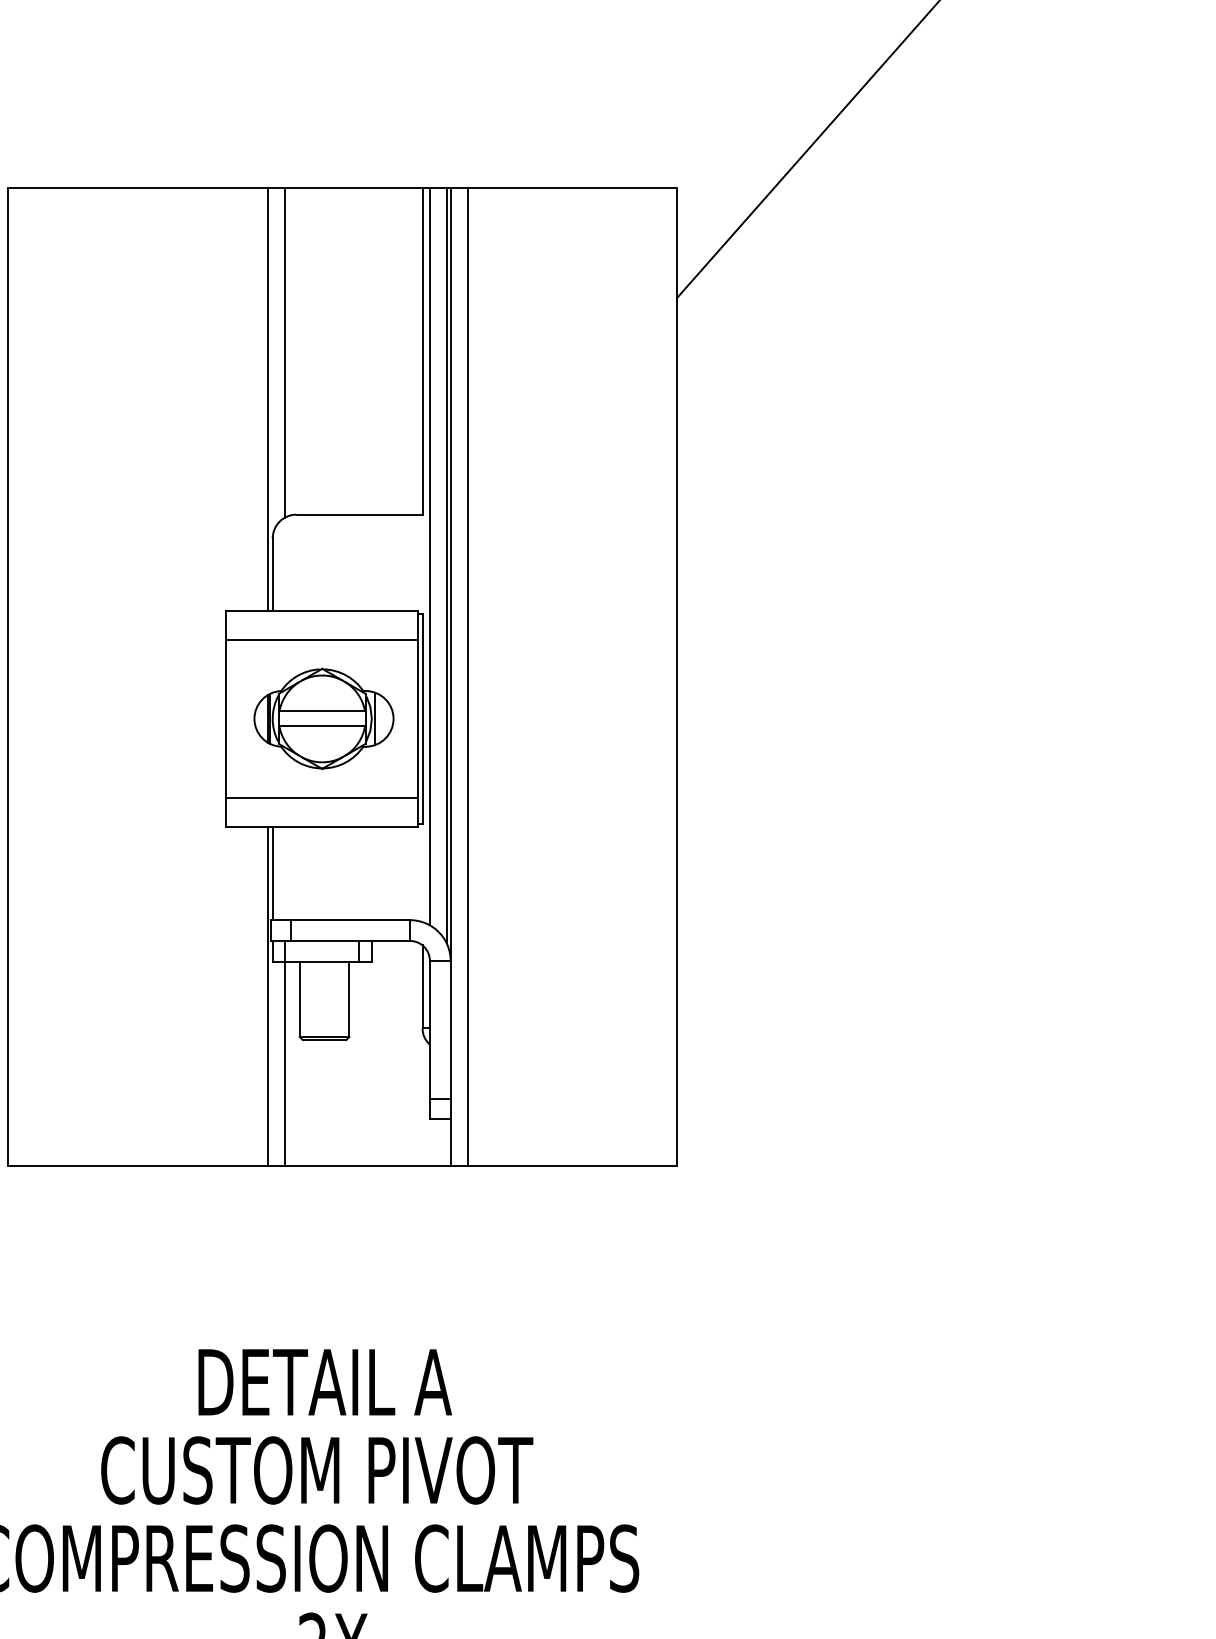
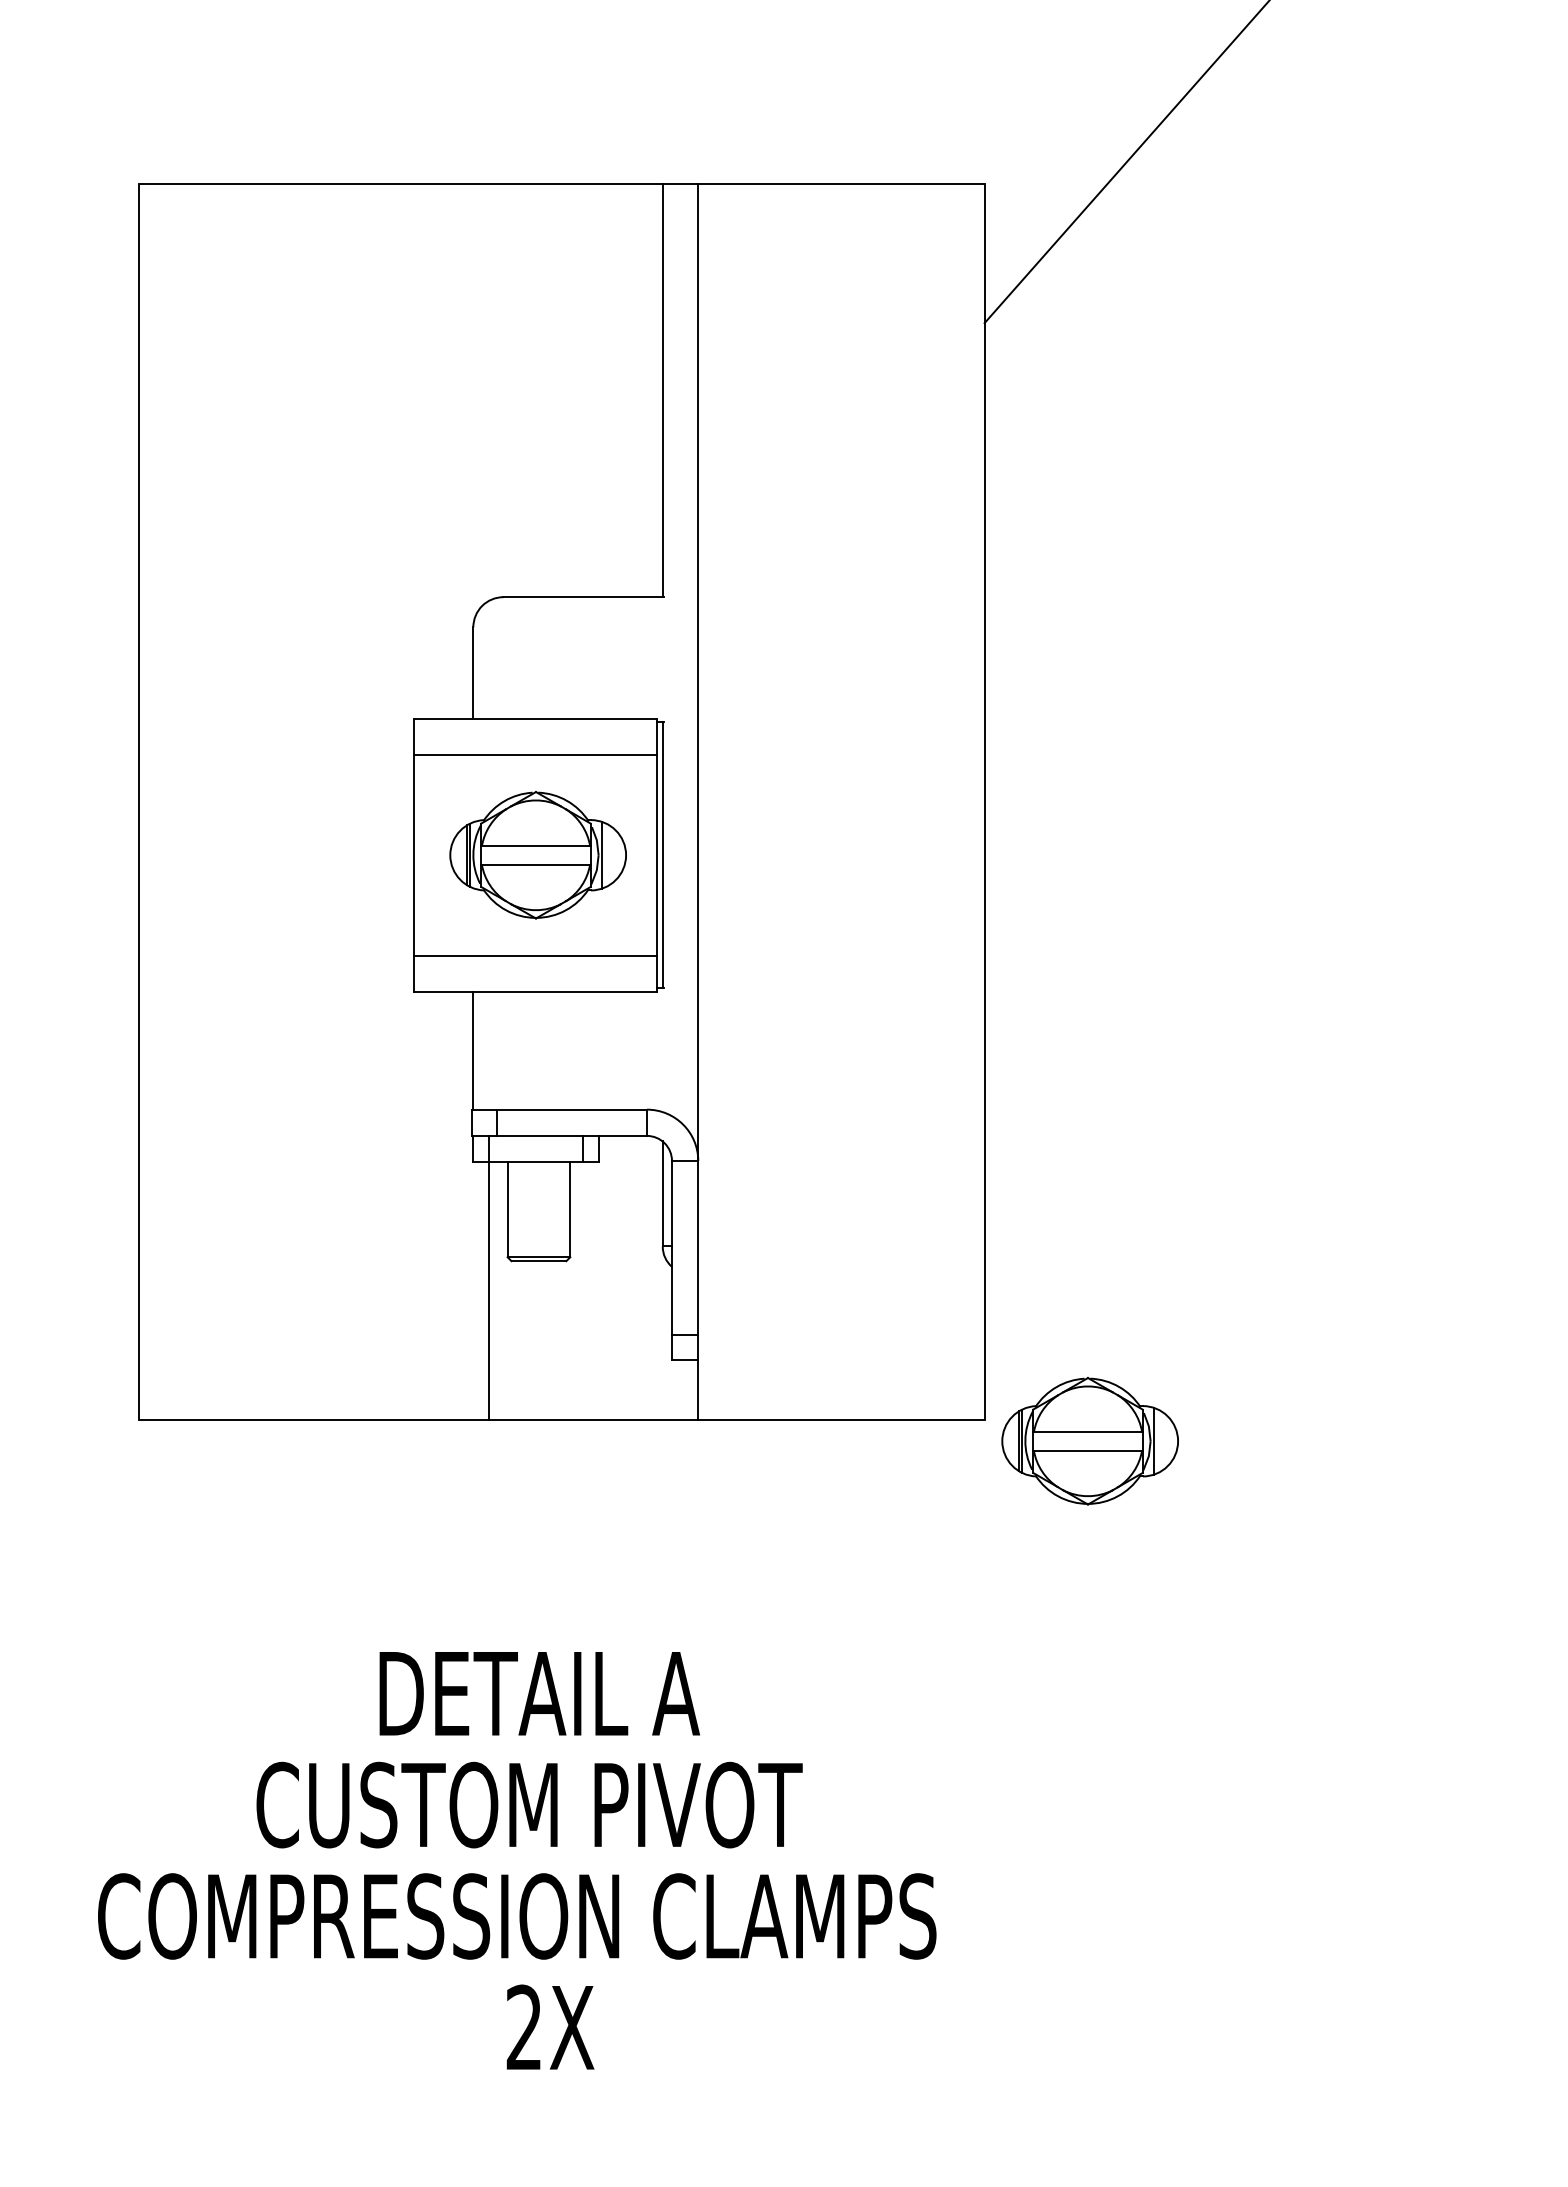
line: (285, 351) -> (489, 391), removed
line: (268, 398) -> (467, 450), removed
line: (430, 556) -> (672, 649), removed
line: (446, 565) -> (693, 661), removed
line: (468, 676) -> (720, 801), removed
line: (268, 996) -> (467, 1205), removed
part: (760, 1182) -> (1089, 1441), added

